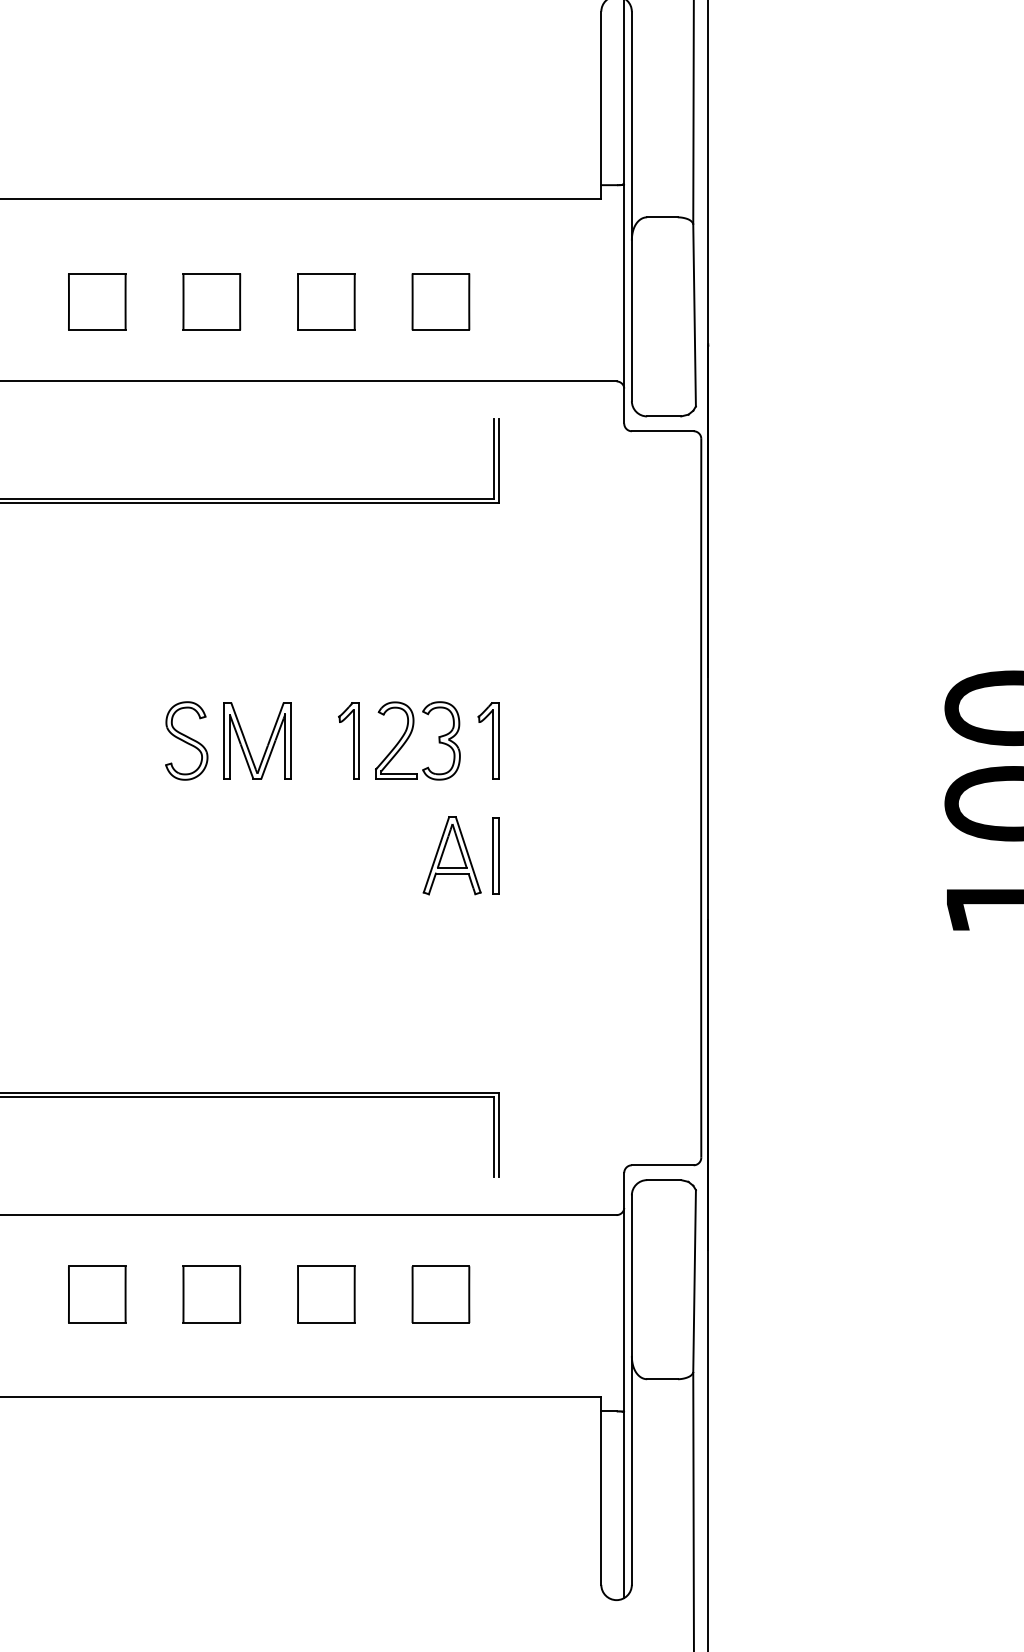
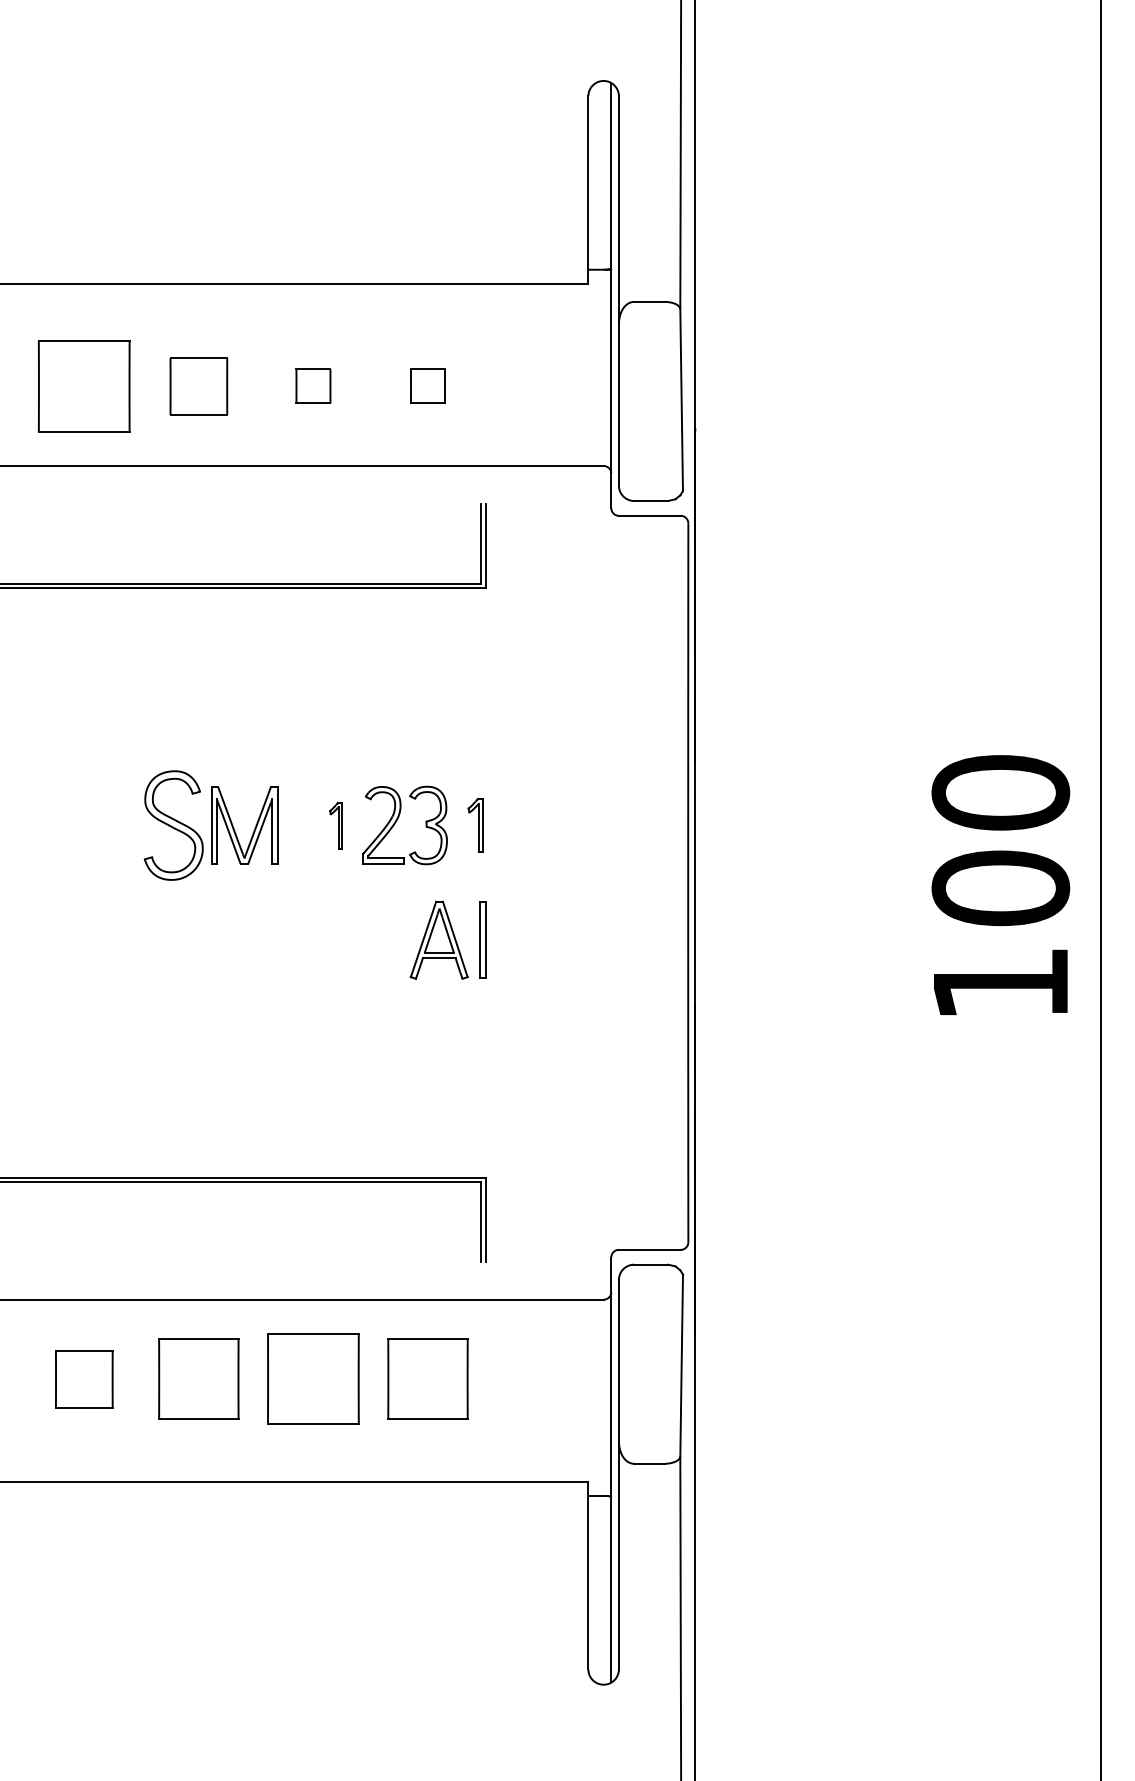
part: (97, 301) -> (84, 386), size x1.6
part: (326, 301) -> (313, 386), size x0.6
part: (440, 301) -> (427, 386), size x0.6
part: (186, 740) -> (173, 825), size x1.4
part: (348, 740) -> (335, 825), size x0.6
part: (488, 740) -> (475, 825), size x0.7
part: (211, 1294) -> (198, 1379), size x1.4
part: (326, 1294) -> (313, 1379), size x1.6
part: (440, 1294) -> (427, 1379), size x1.4

